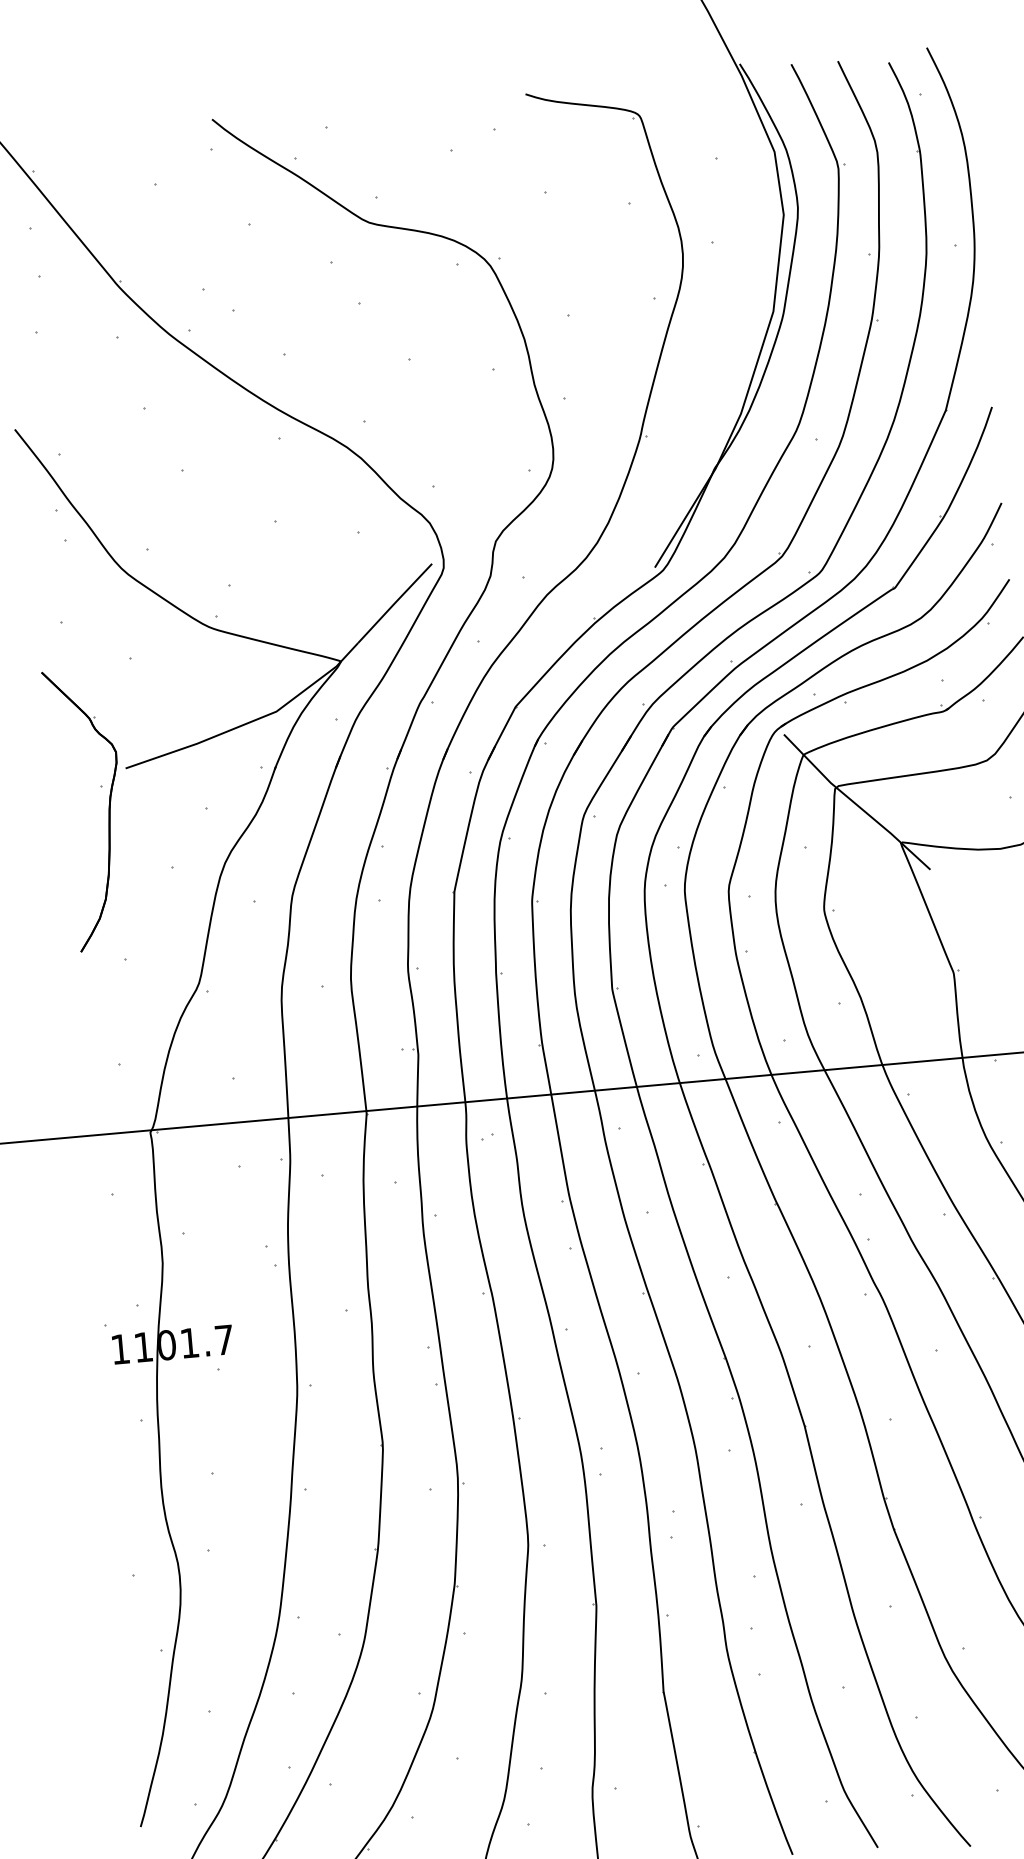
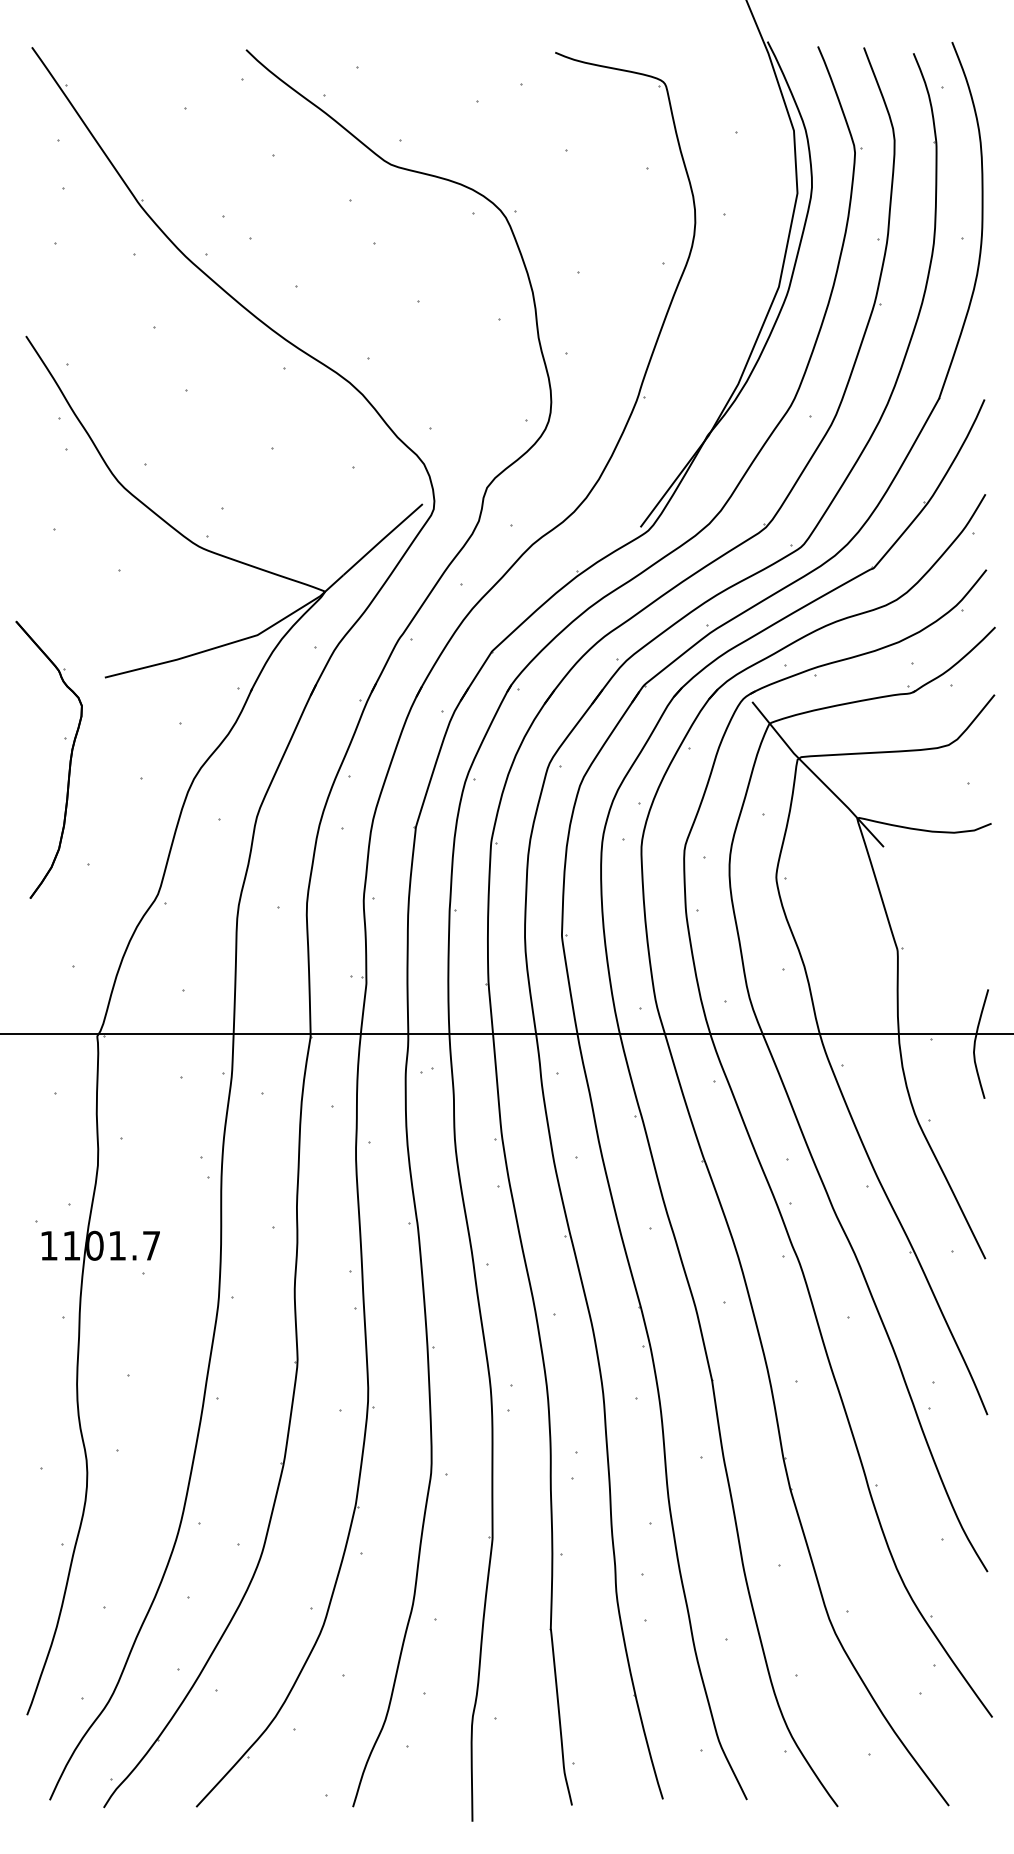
part: (108, 807) -> (69, 759), moved

